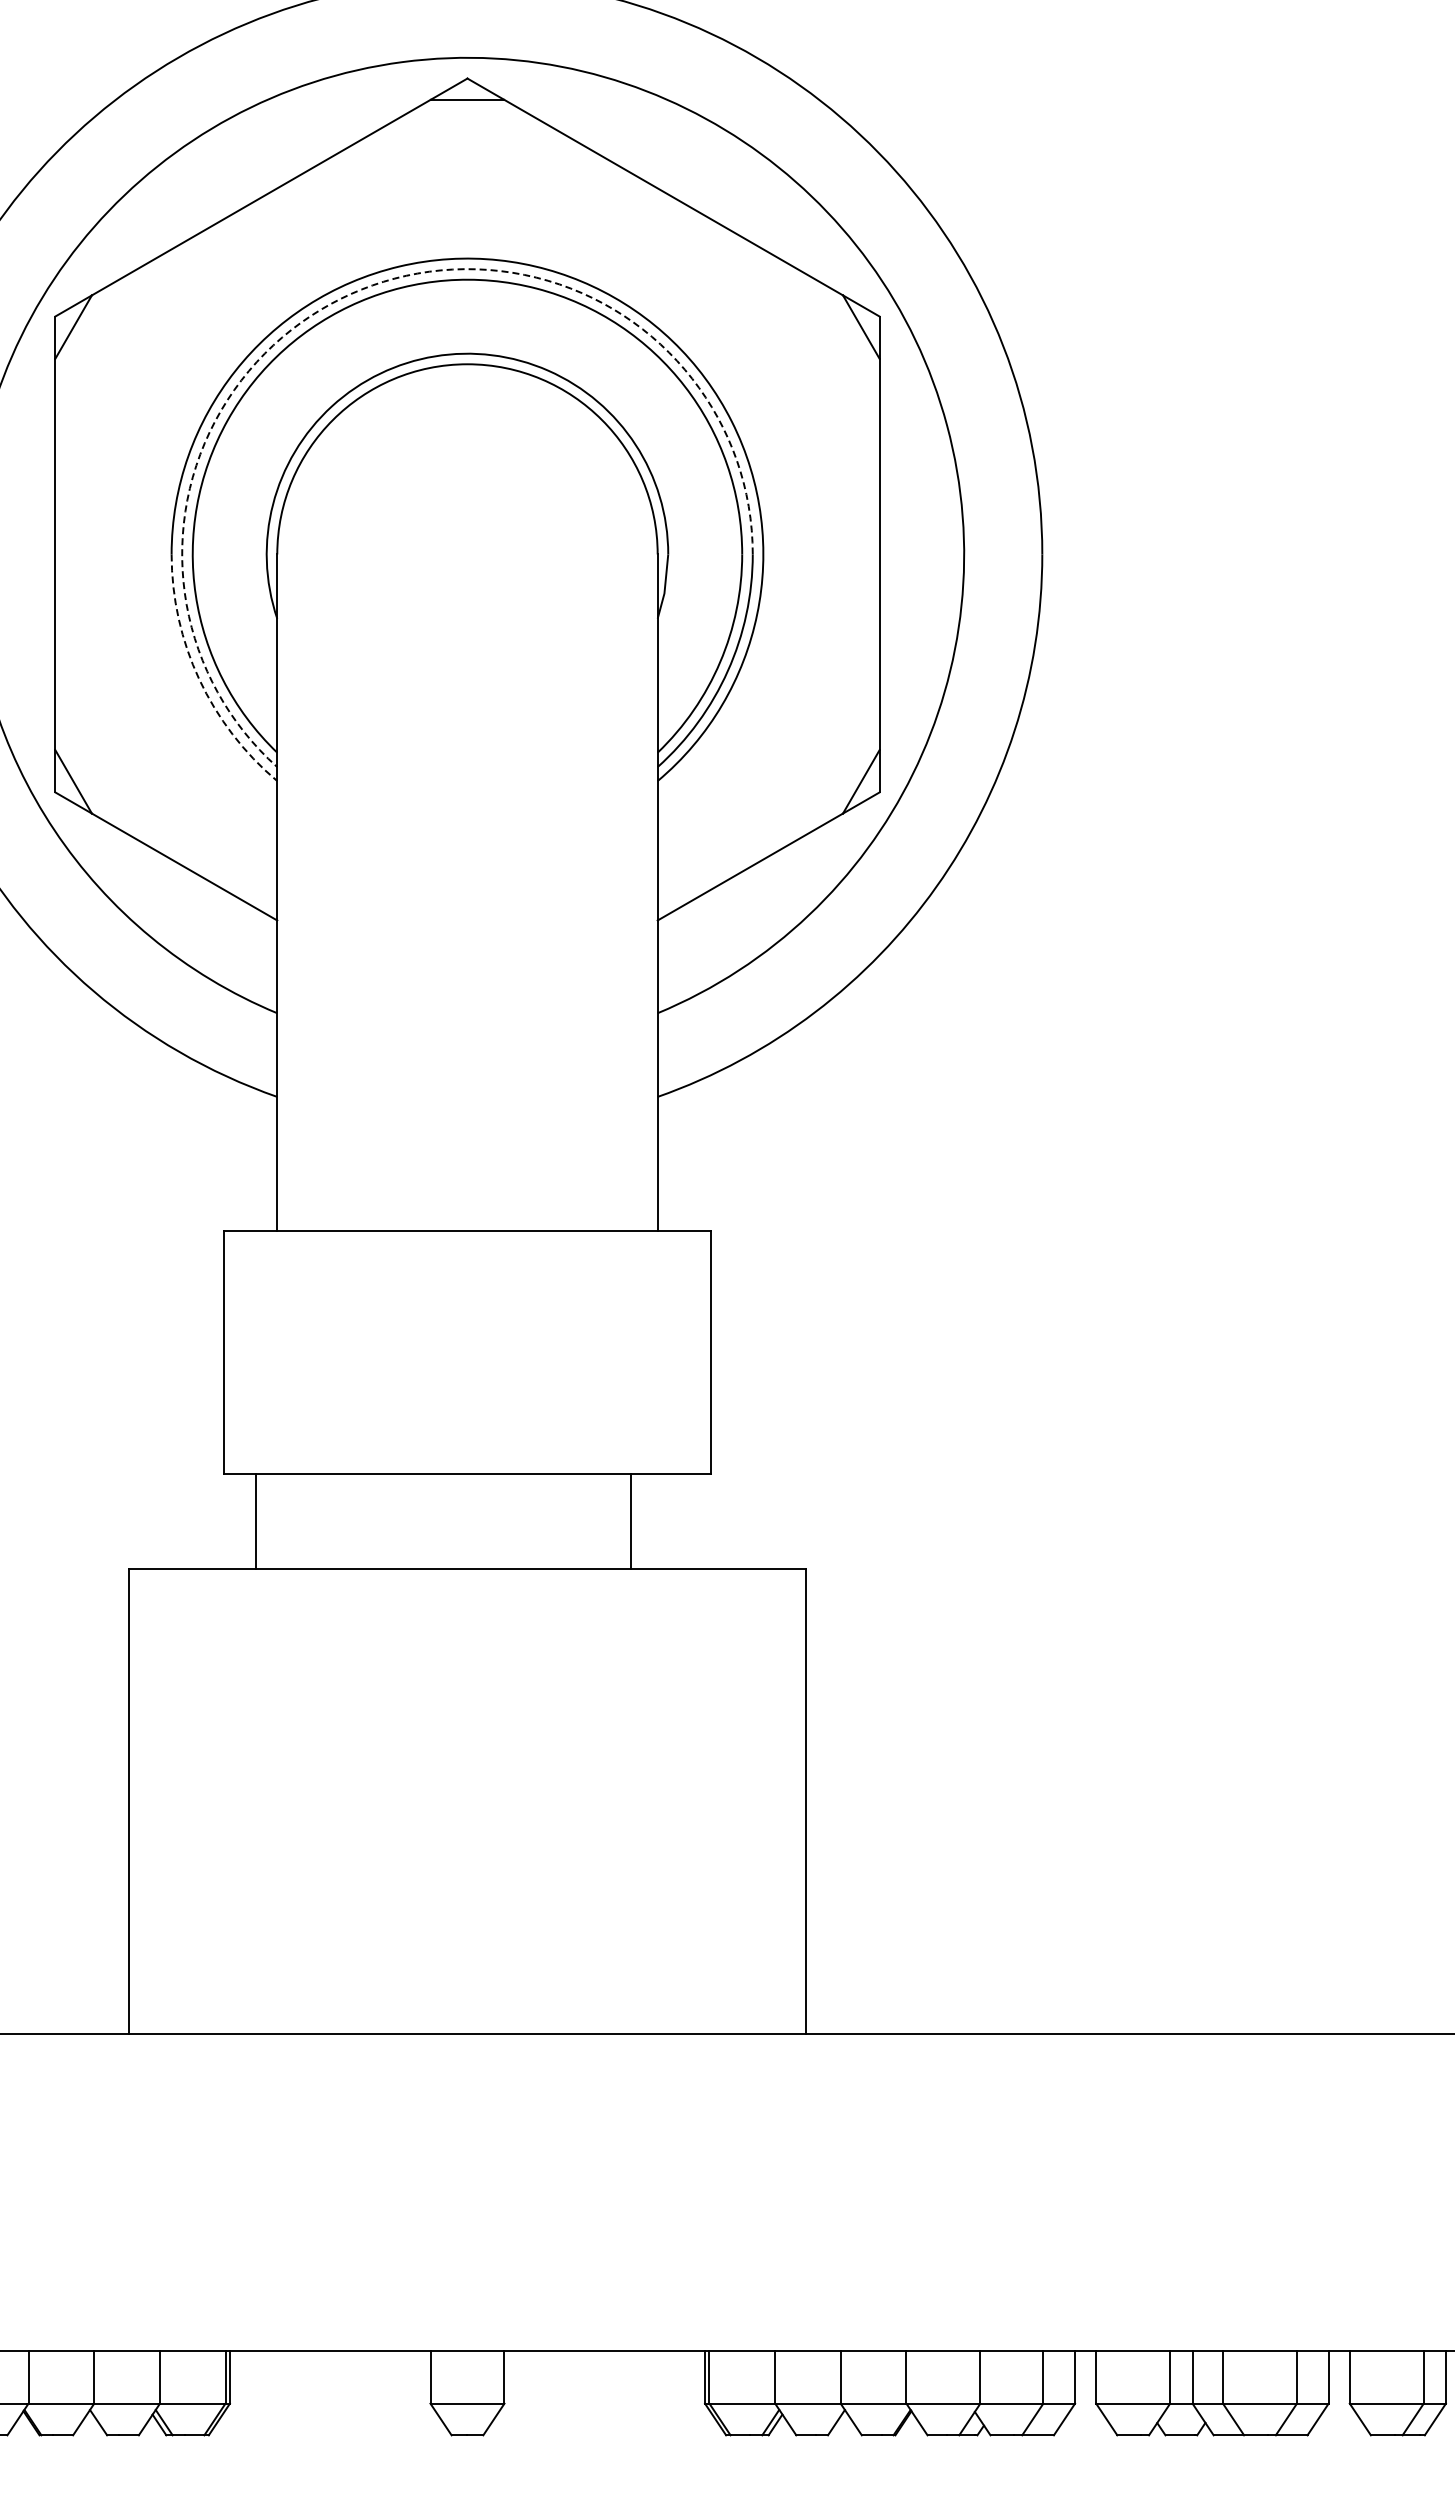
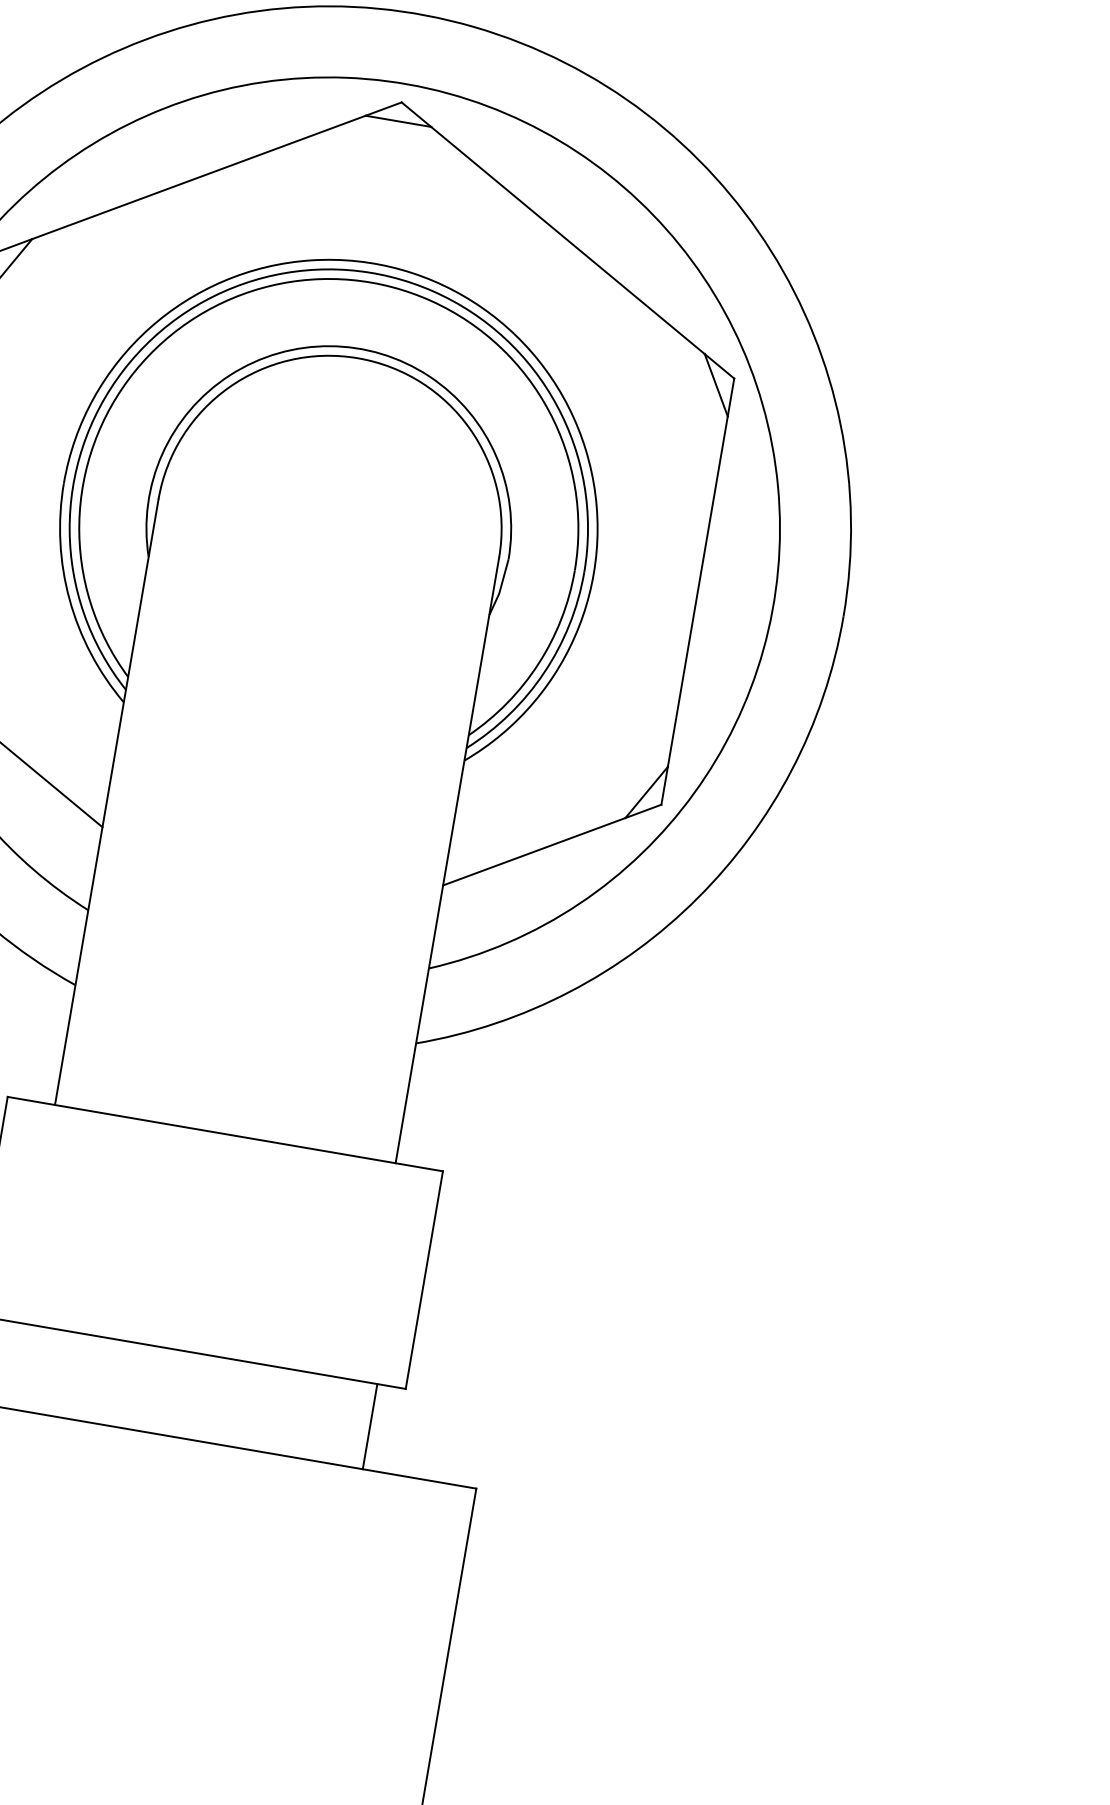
arc: (351, 294) -> (264, 278), dashed -> solid
arc: (199, 679) -> (69, 599), dashed -> solid
line: (630, 1520) -> (369, 1425), moved

